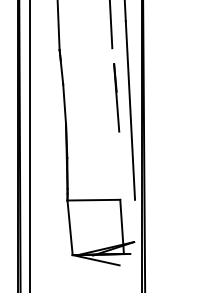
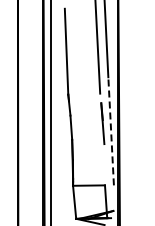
line: (131, 109) -> (111, 130), solid -> dashed

